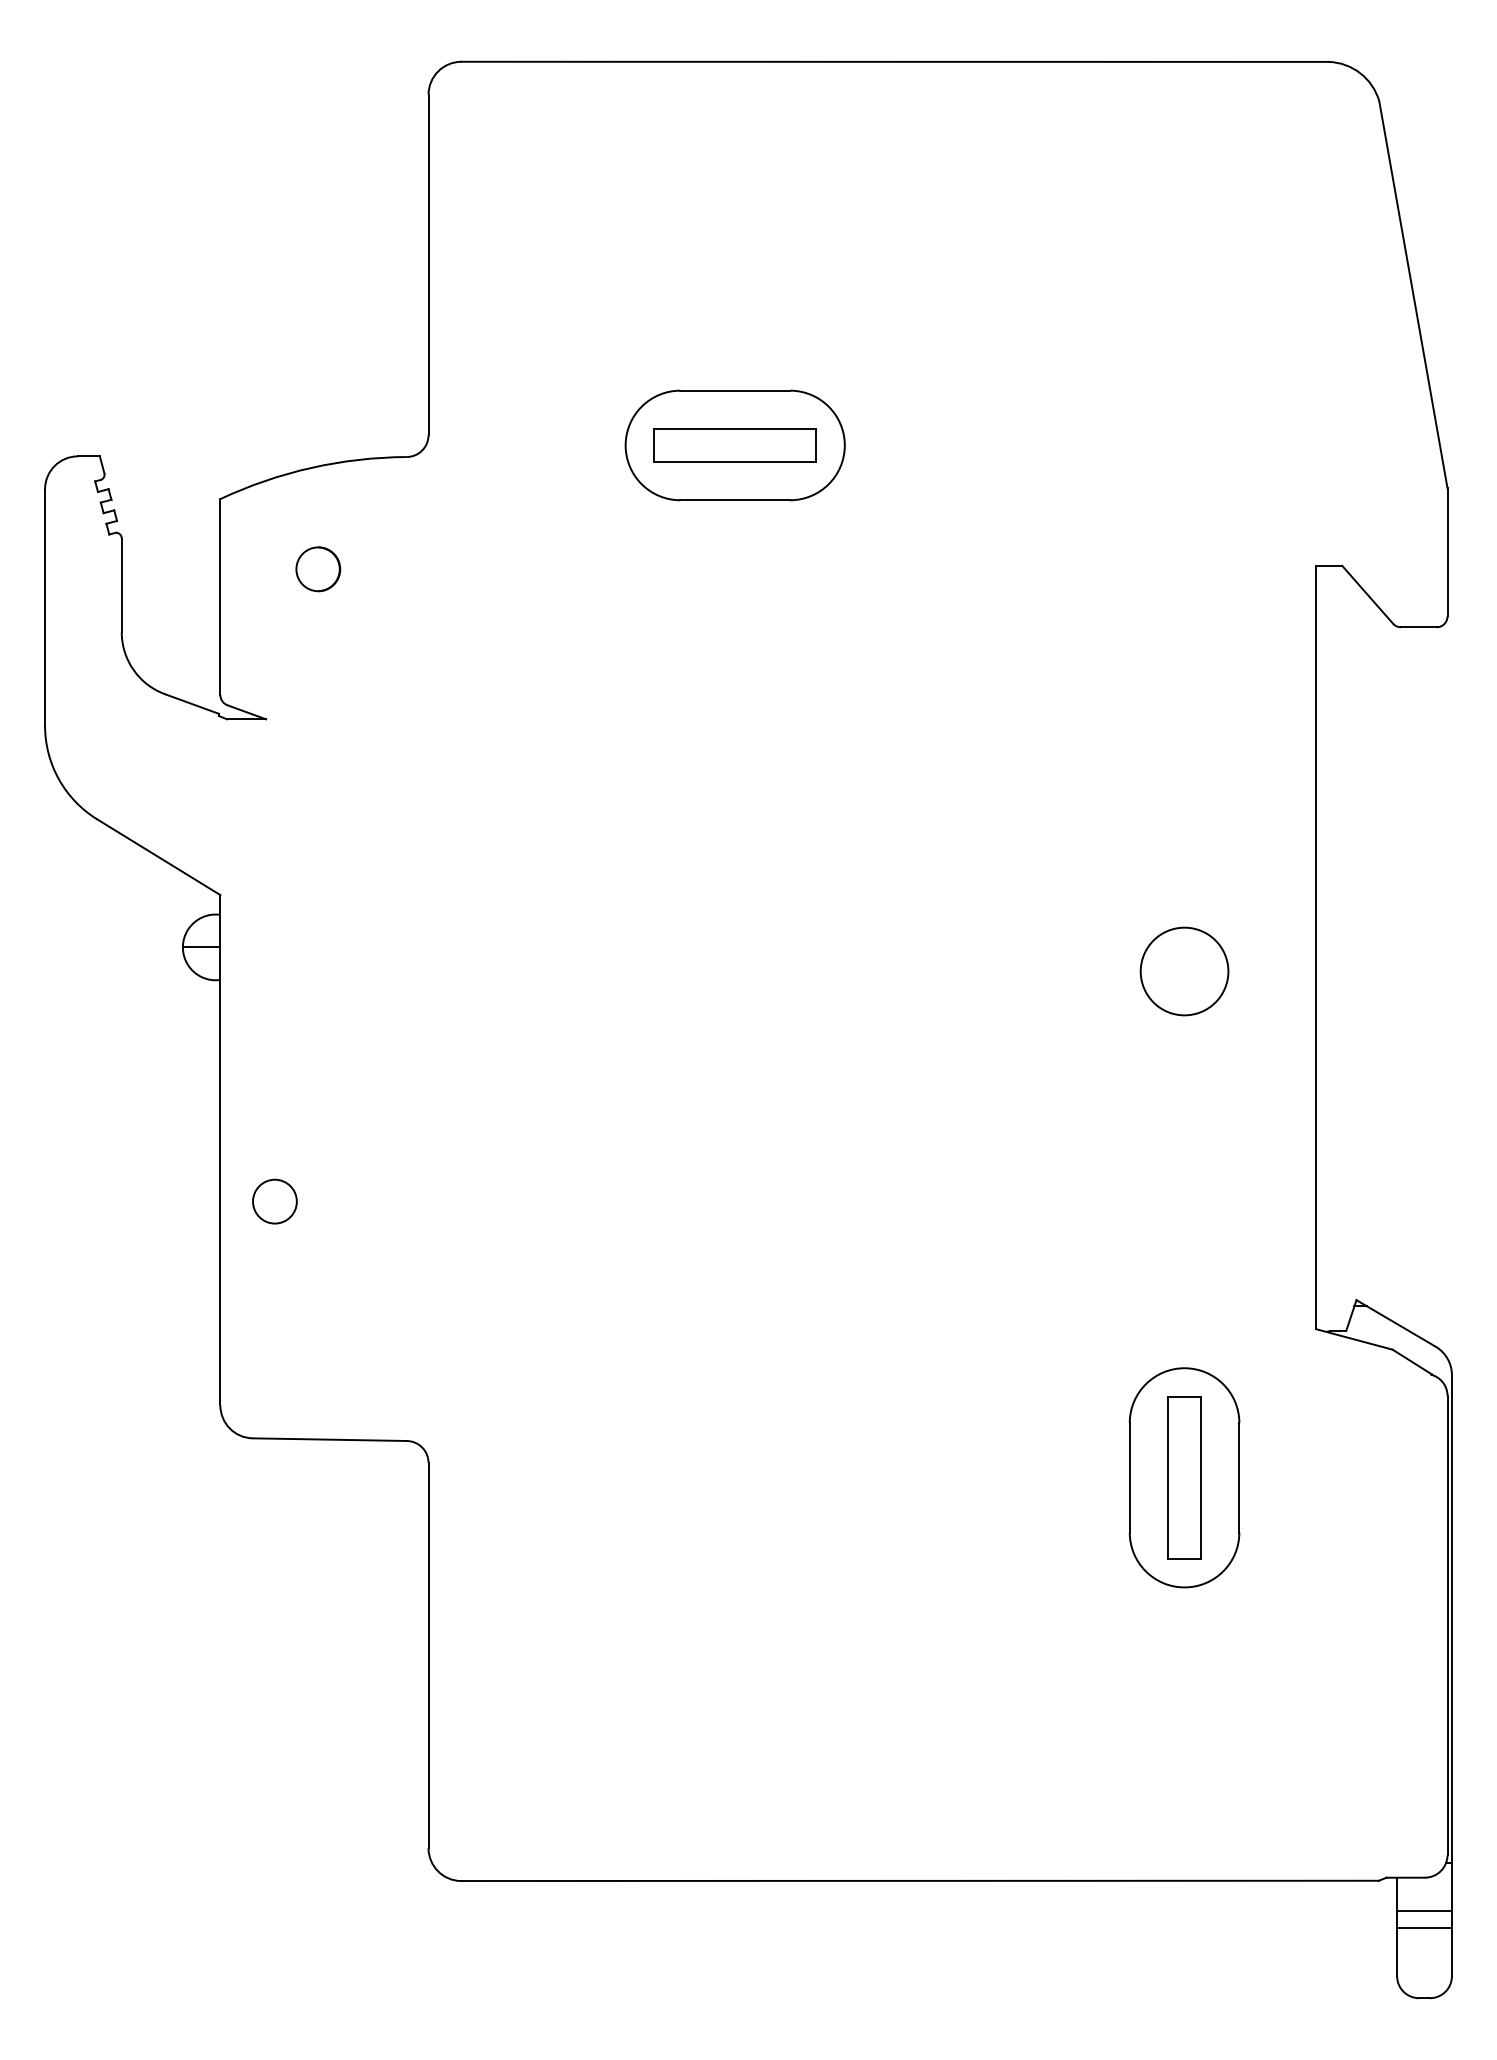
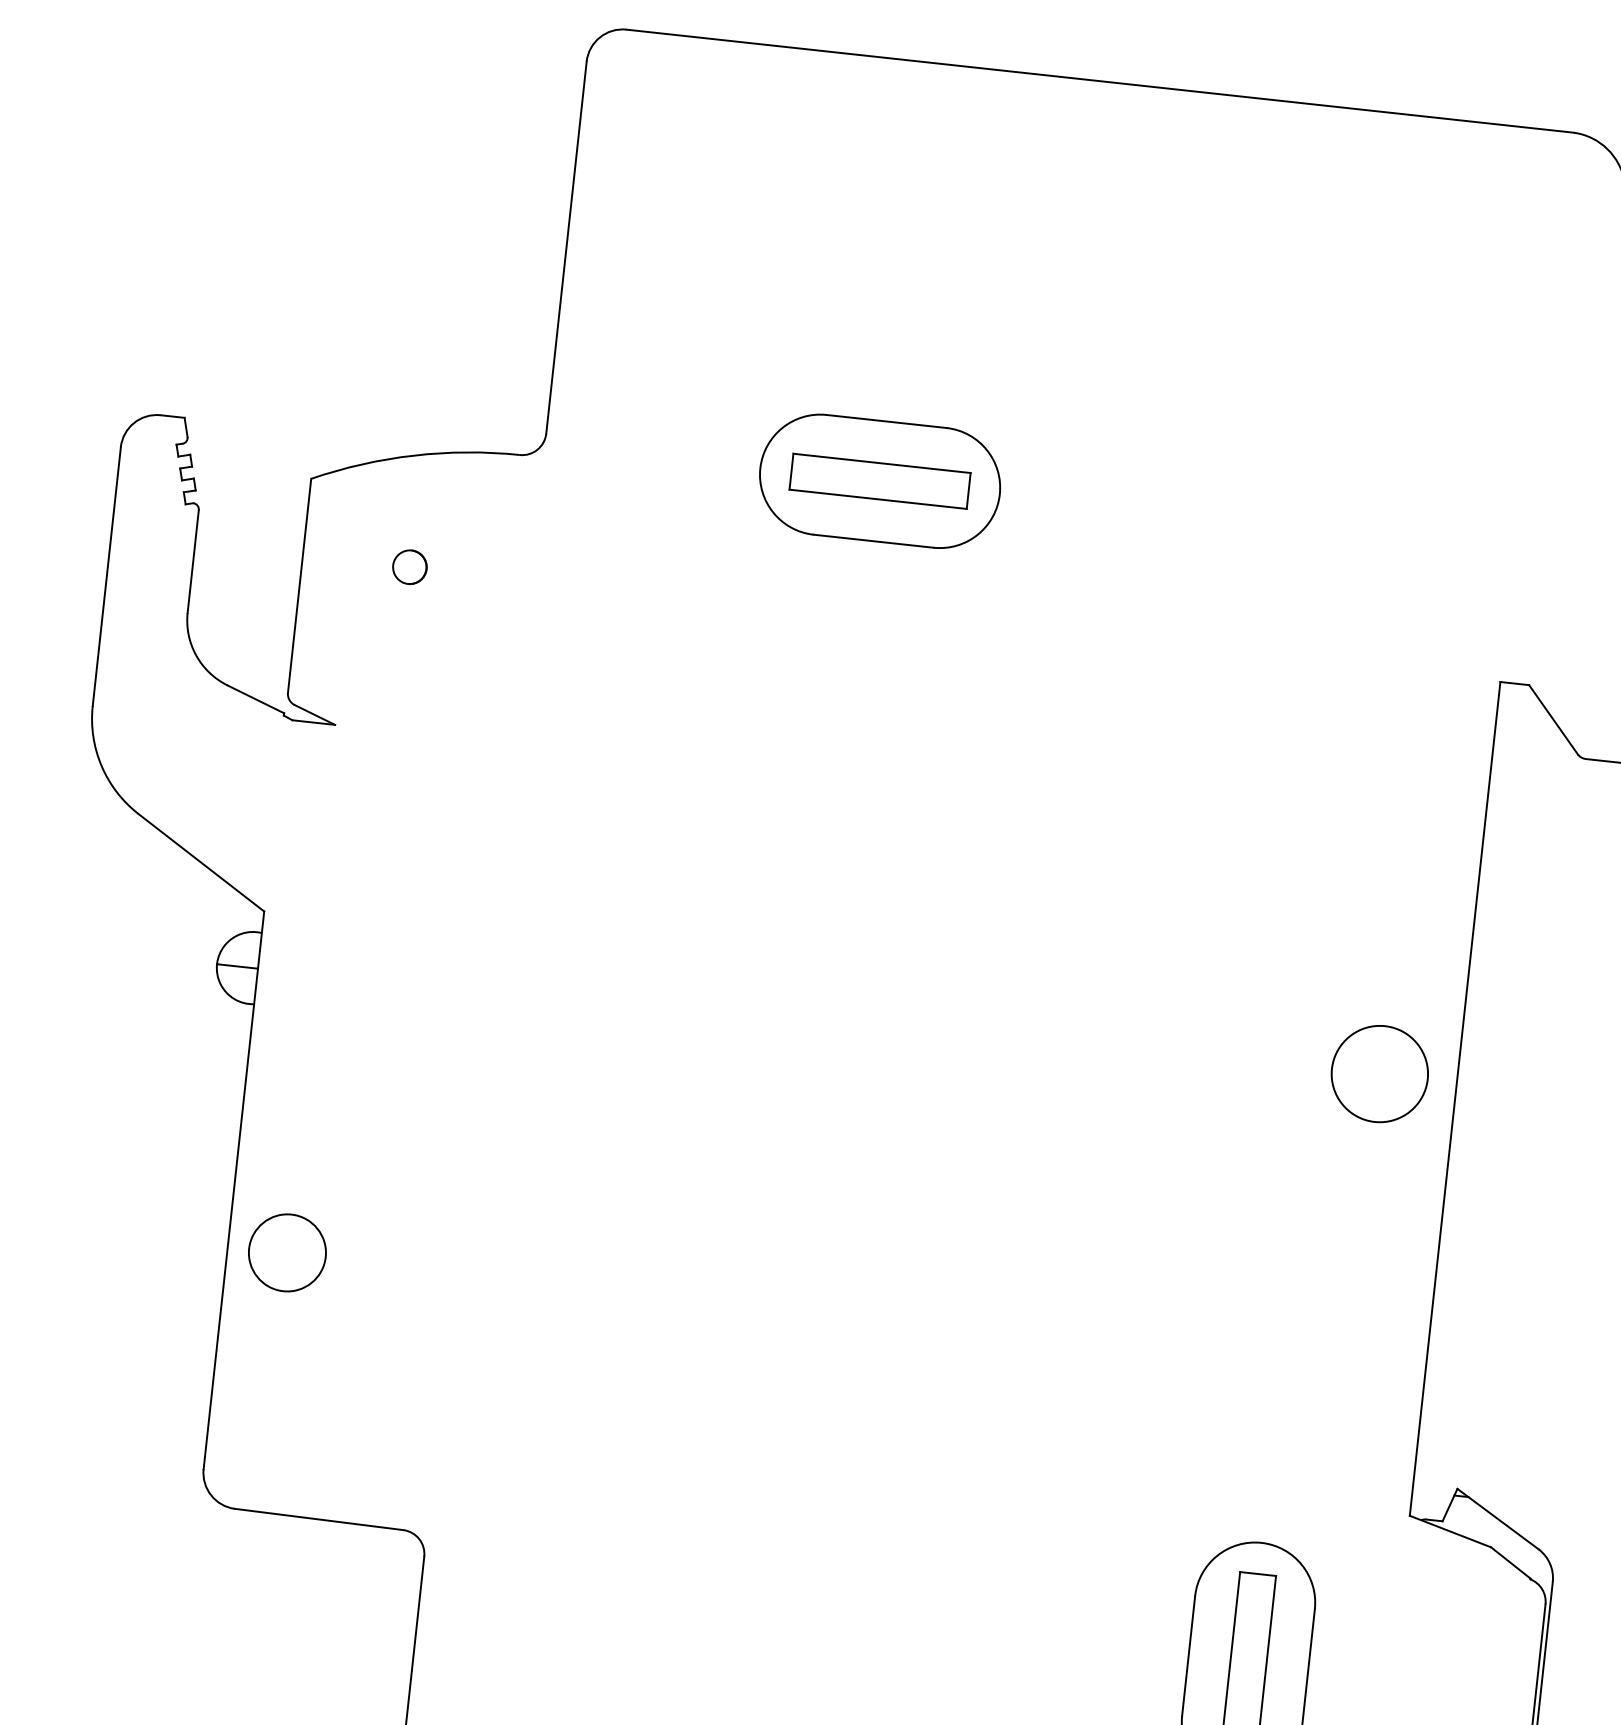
part: (318, 569) -> (410, 567), size x0.7
circle: (1184, 971) -> (1379, 1074), moved
circle: (274, 1201) -> (286, 1252), size x1.6

